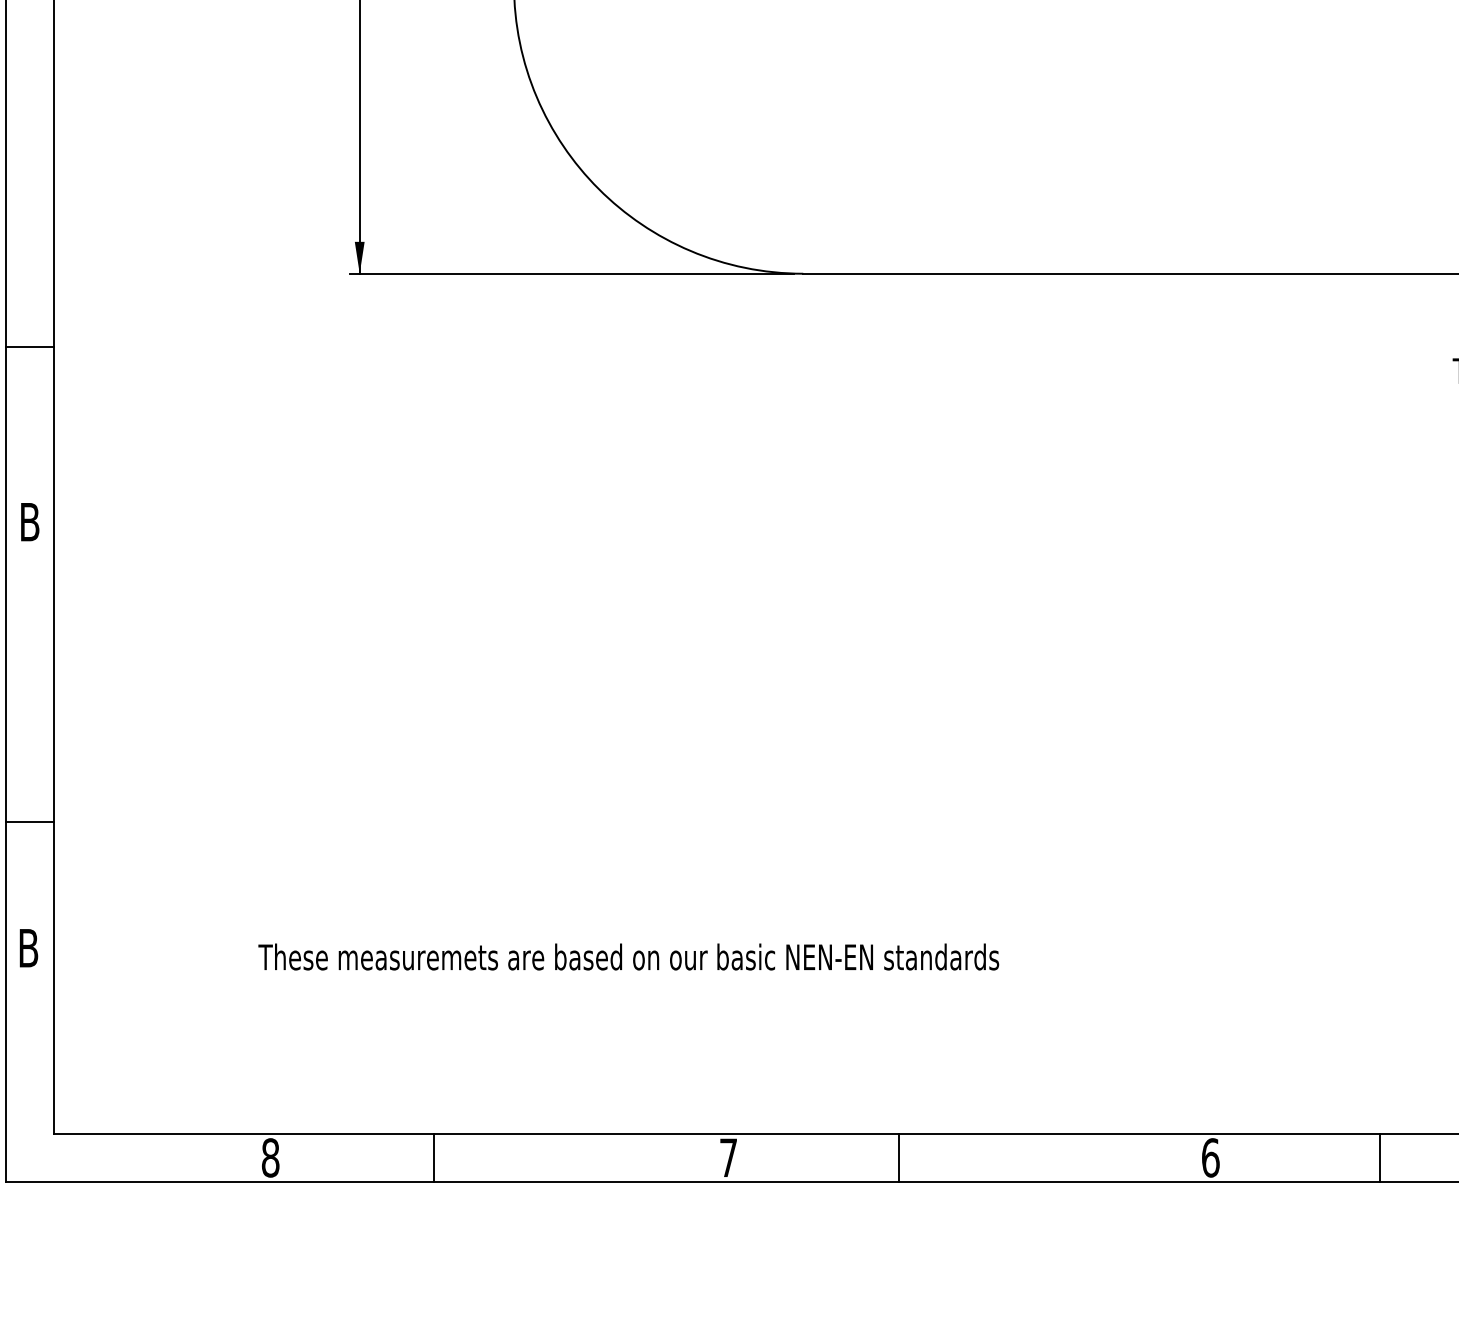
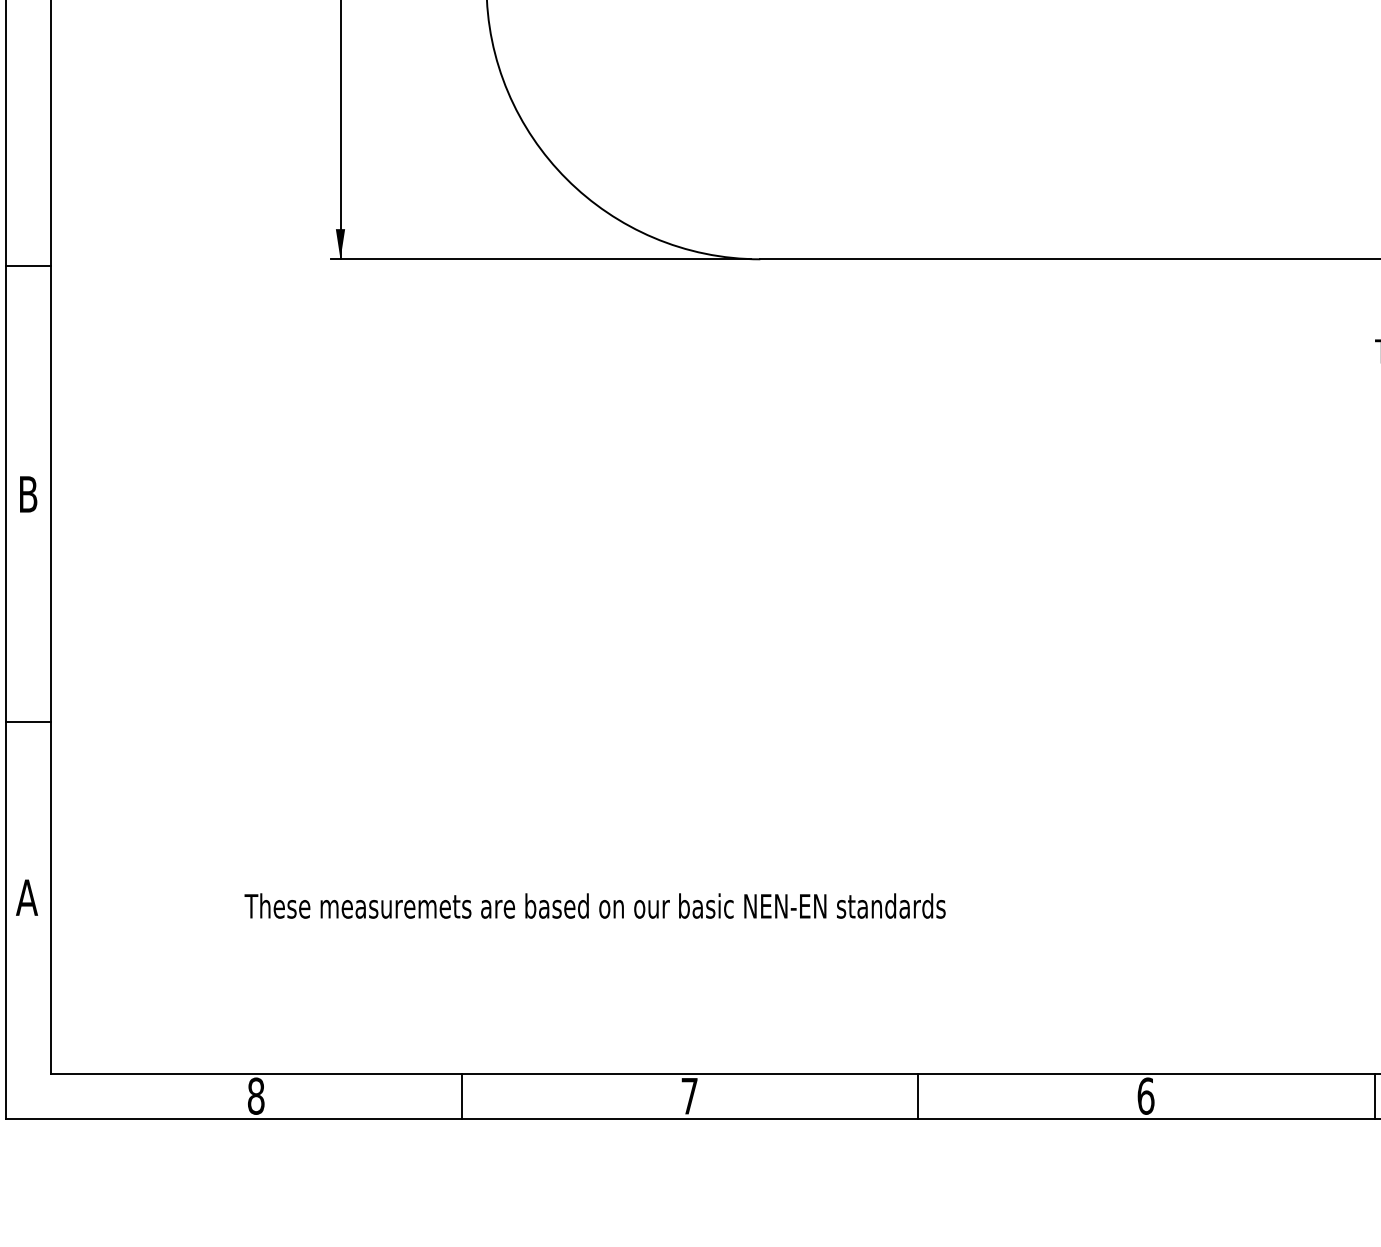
line: (30, 346) -> (28, 265), moved
line: (30, 822) -> (28, 722), moved
text: (29, 947) -> (27, 897), B -> A
line: (433, 1158) -> (461, 1096), moved
line: (899, 1158) -> (918, 1096), moved
line: (1380, 1158) -> (1374, 1096), moved

